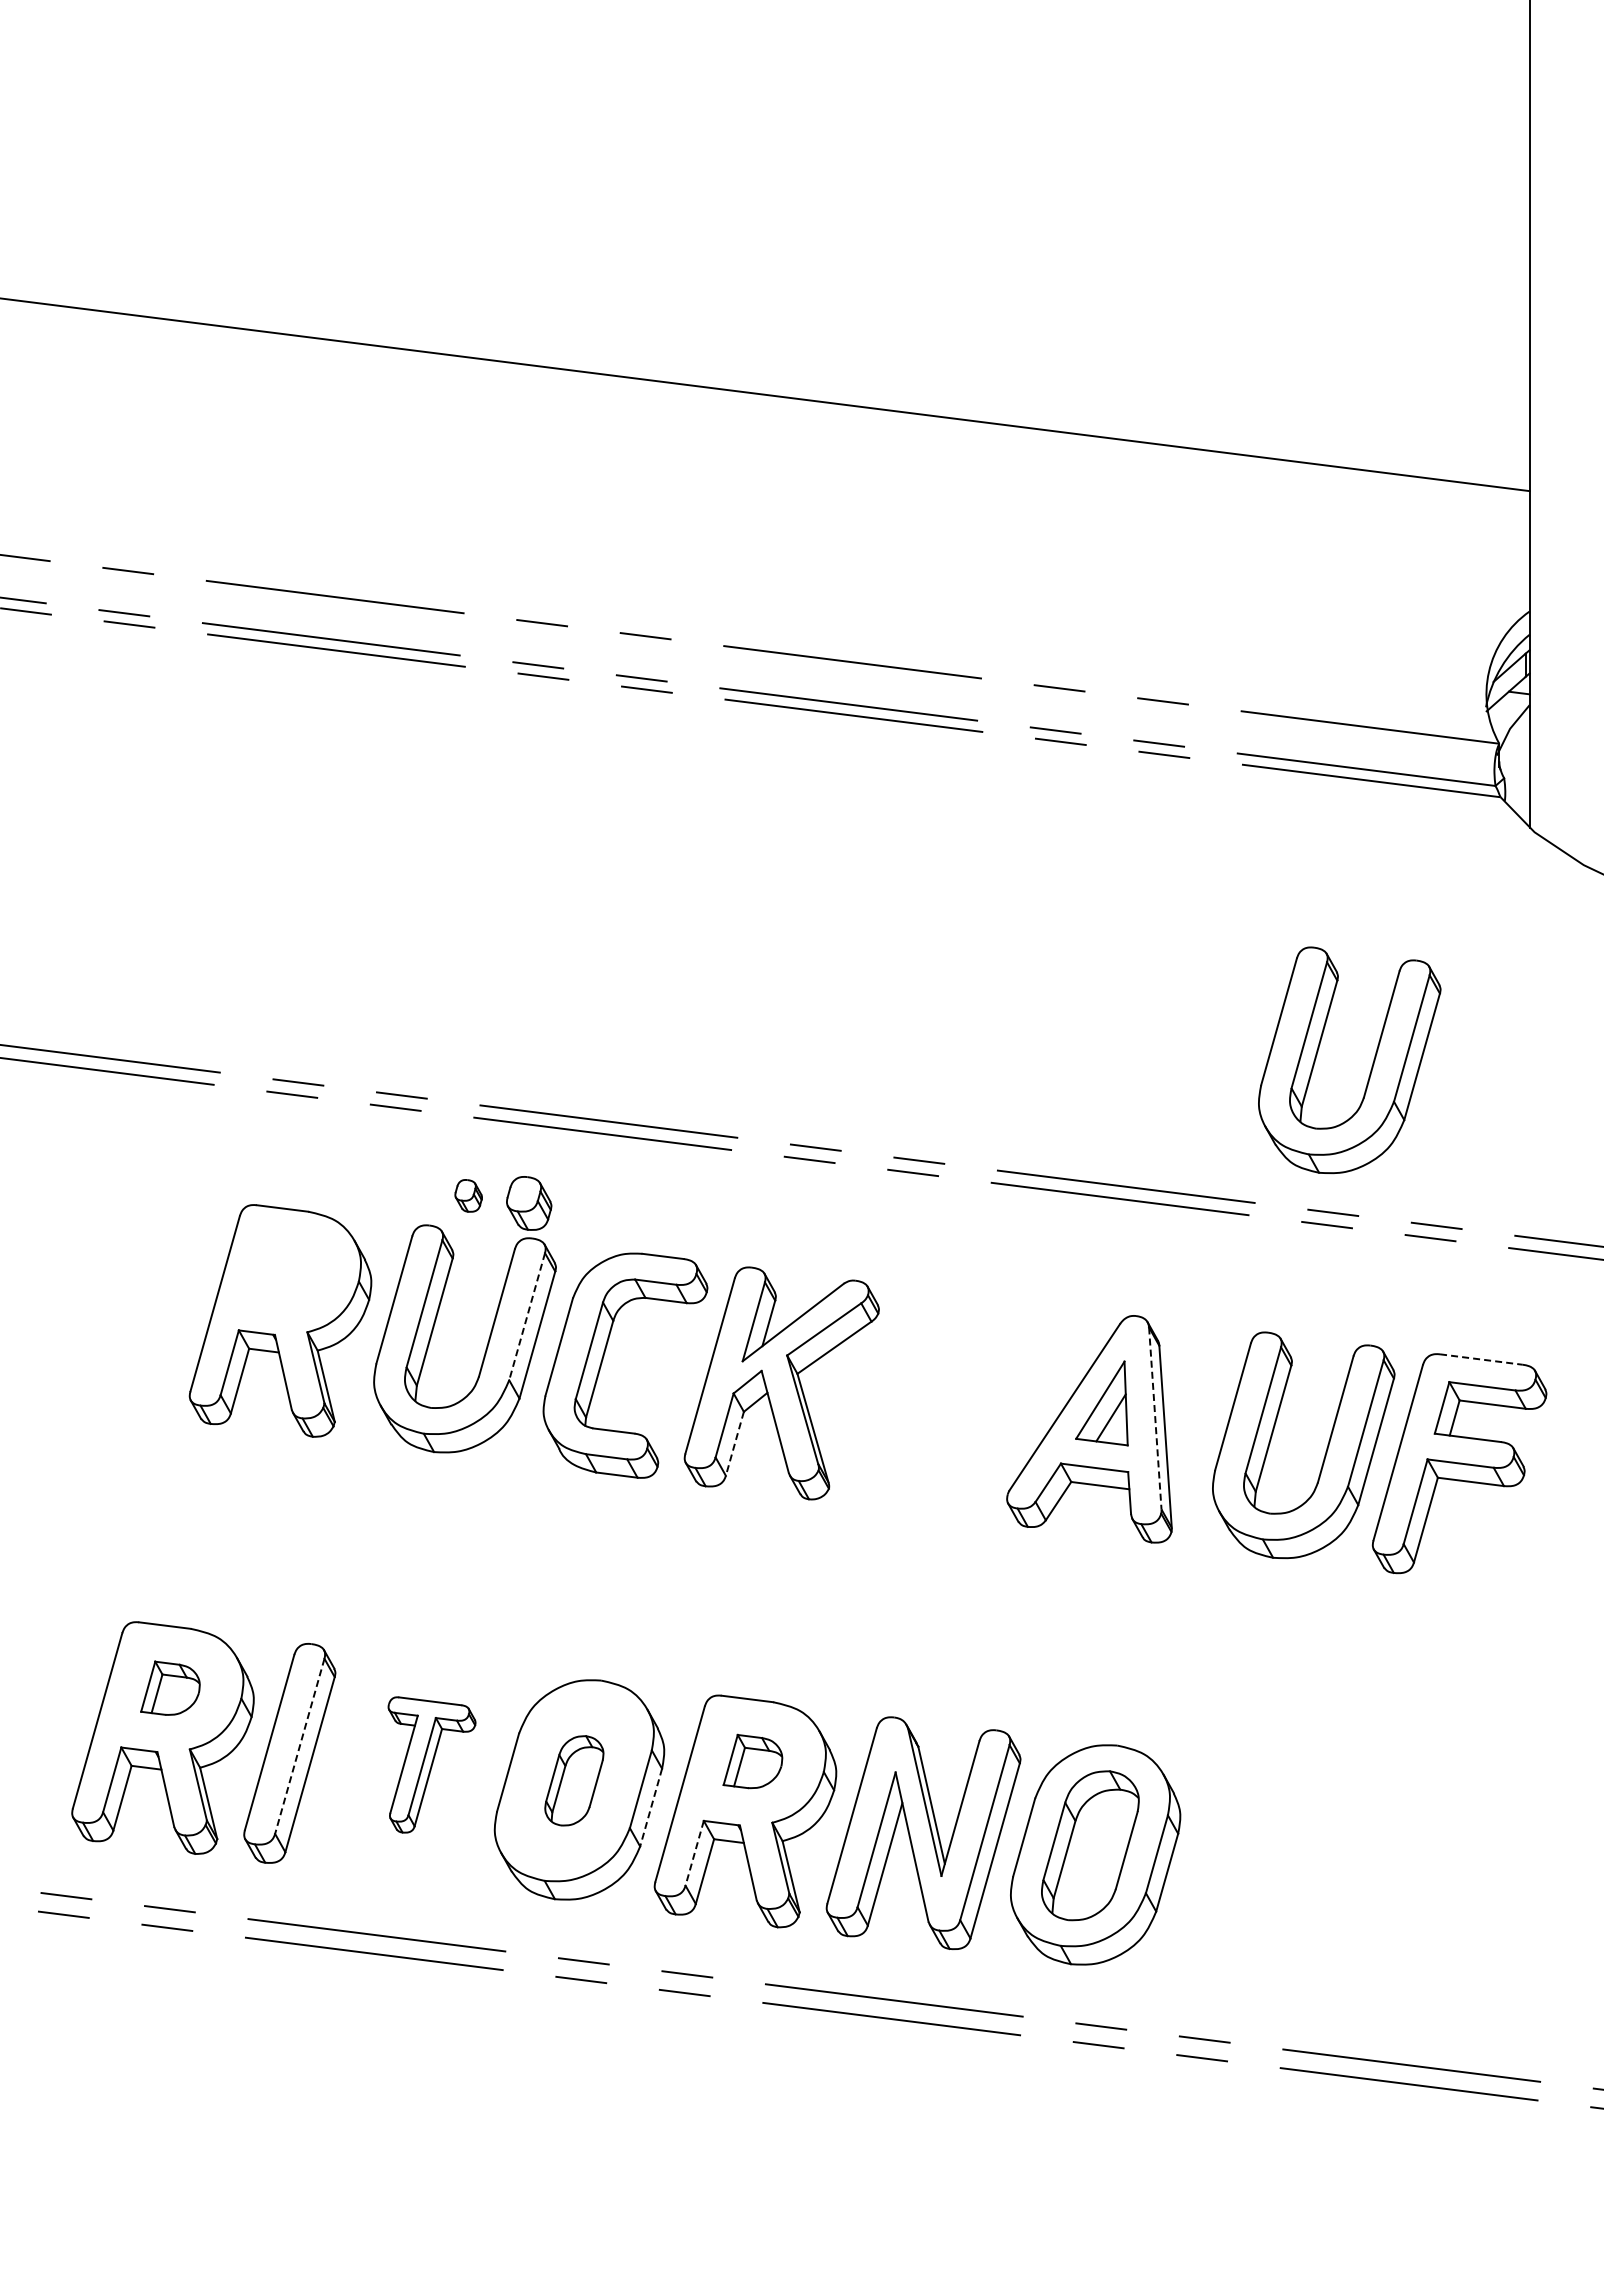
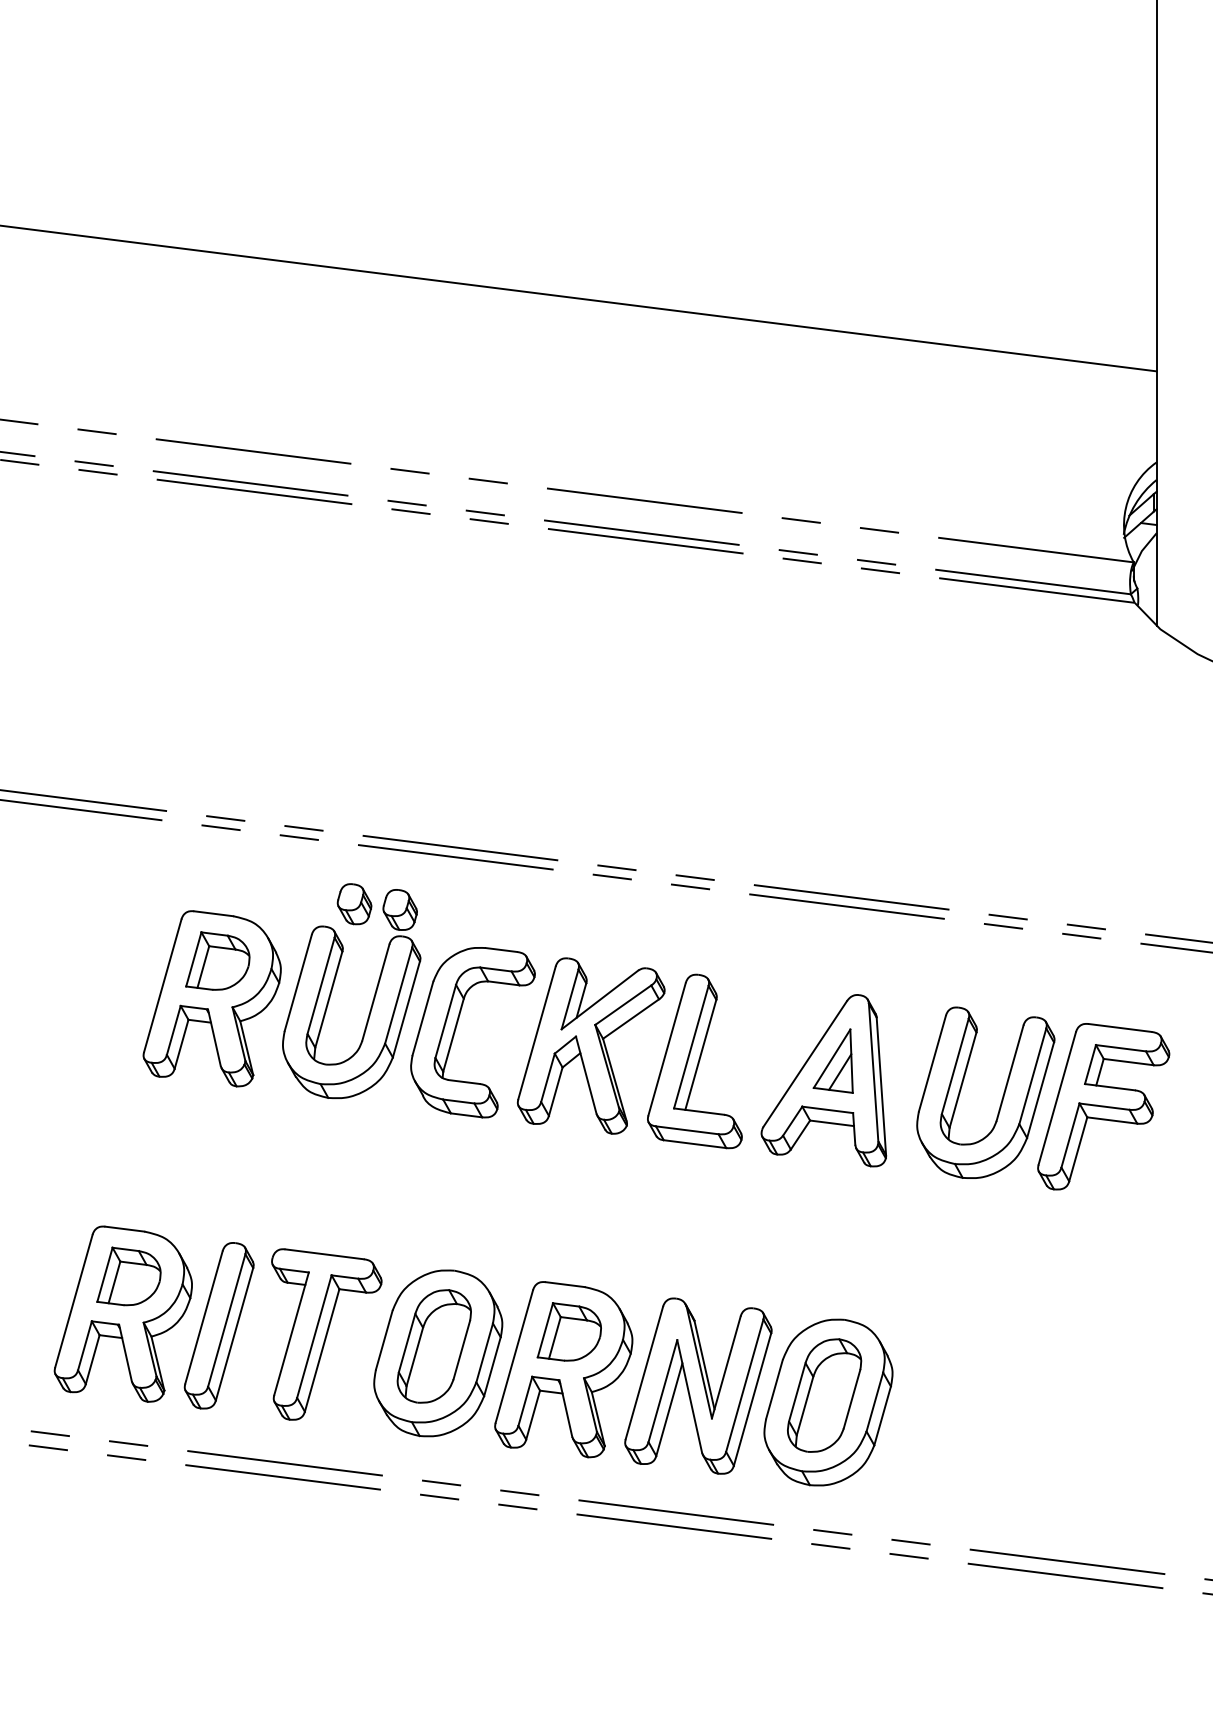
part: (1371, 1066) -> (1037, 806), removed
part: (468, 1195) -> (354, 903), size x1.67
part: (287, 1270) -> (217, 960), added
line: (527, 1317) -> (398, 996), dashed -> solid
line: (1481, 1359) -> (1120, 1027), dashed -> solid
part: (918, 1403) -> (694, 1061), added
line: (1155, 1418) -> (873, 1072), dashed -> solid
line: (734, 1444) -> (555, 1092), dashed -> solid
part: (170, 1688) -> (129, 1276), size x1.43
line: (299, 1746) -> (226, 1320), dashed -> solid
part: (752, 1761) -> (569, 1331), size x1.43
part: (431, 1764) -> (326, 1334), size x1.67
part: (574, 1780) -> (434, 1346), size x1.67
line: (651, 1808) -> (492, 1367), dashed -> solid
line: (694, 1853) -> (525, 1401), dashed -> solid

